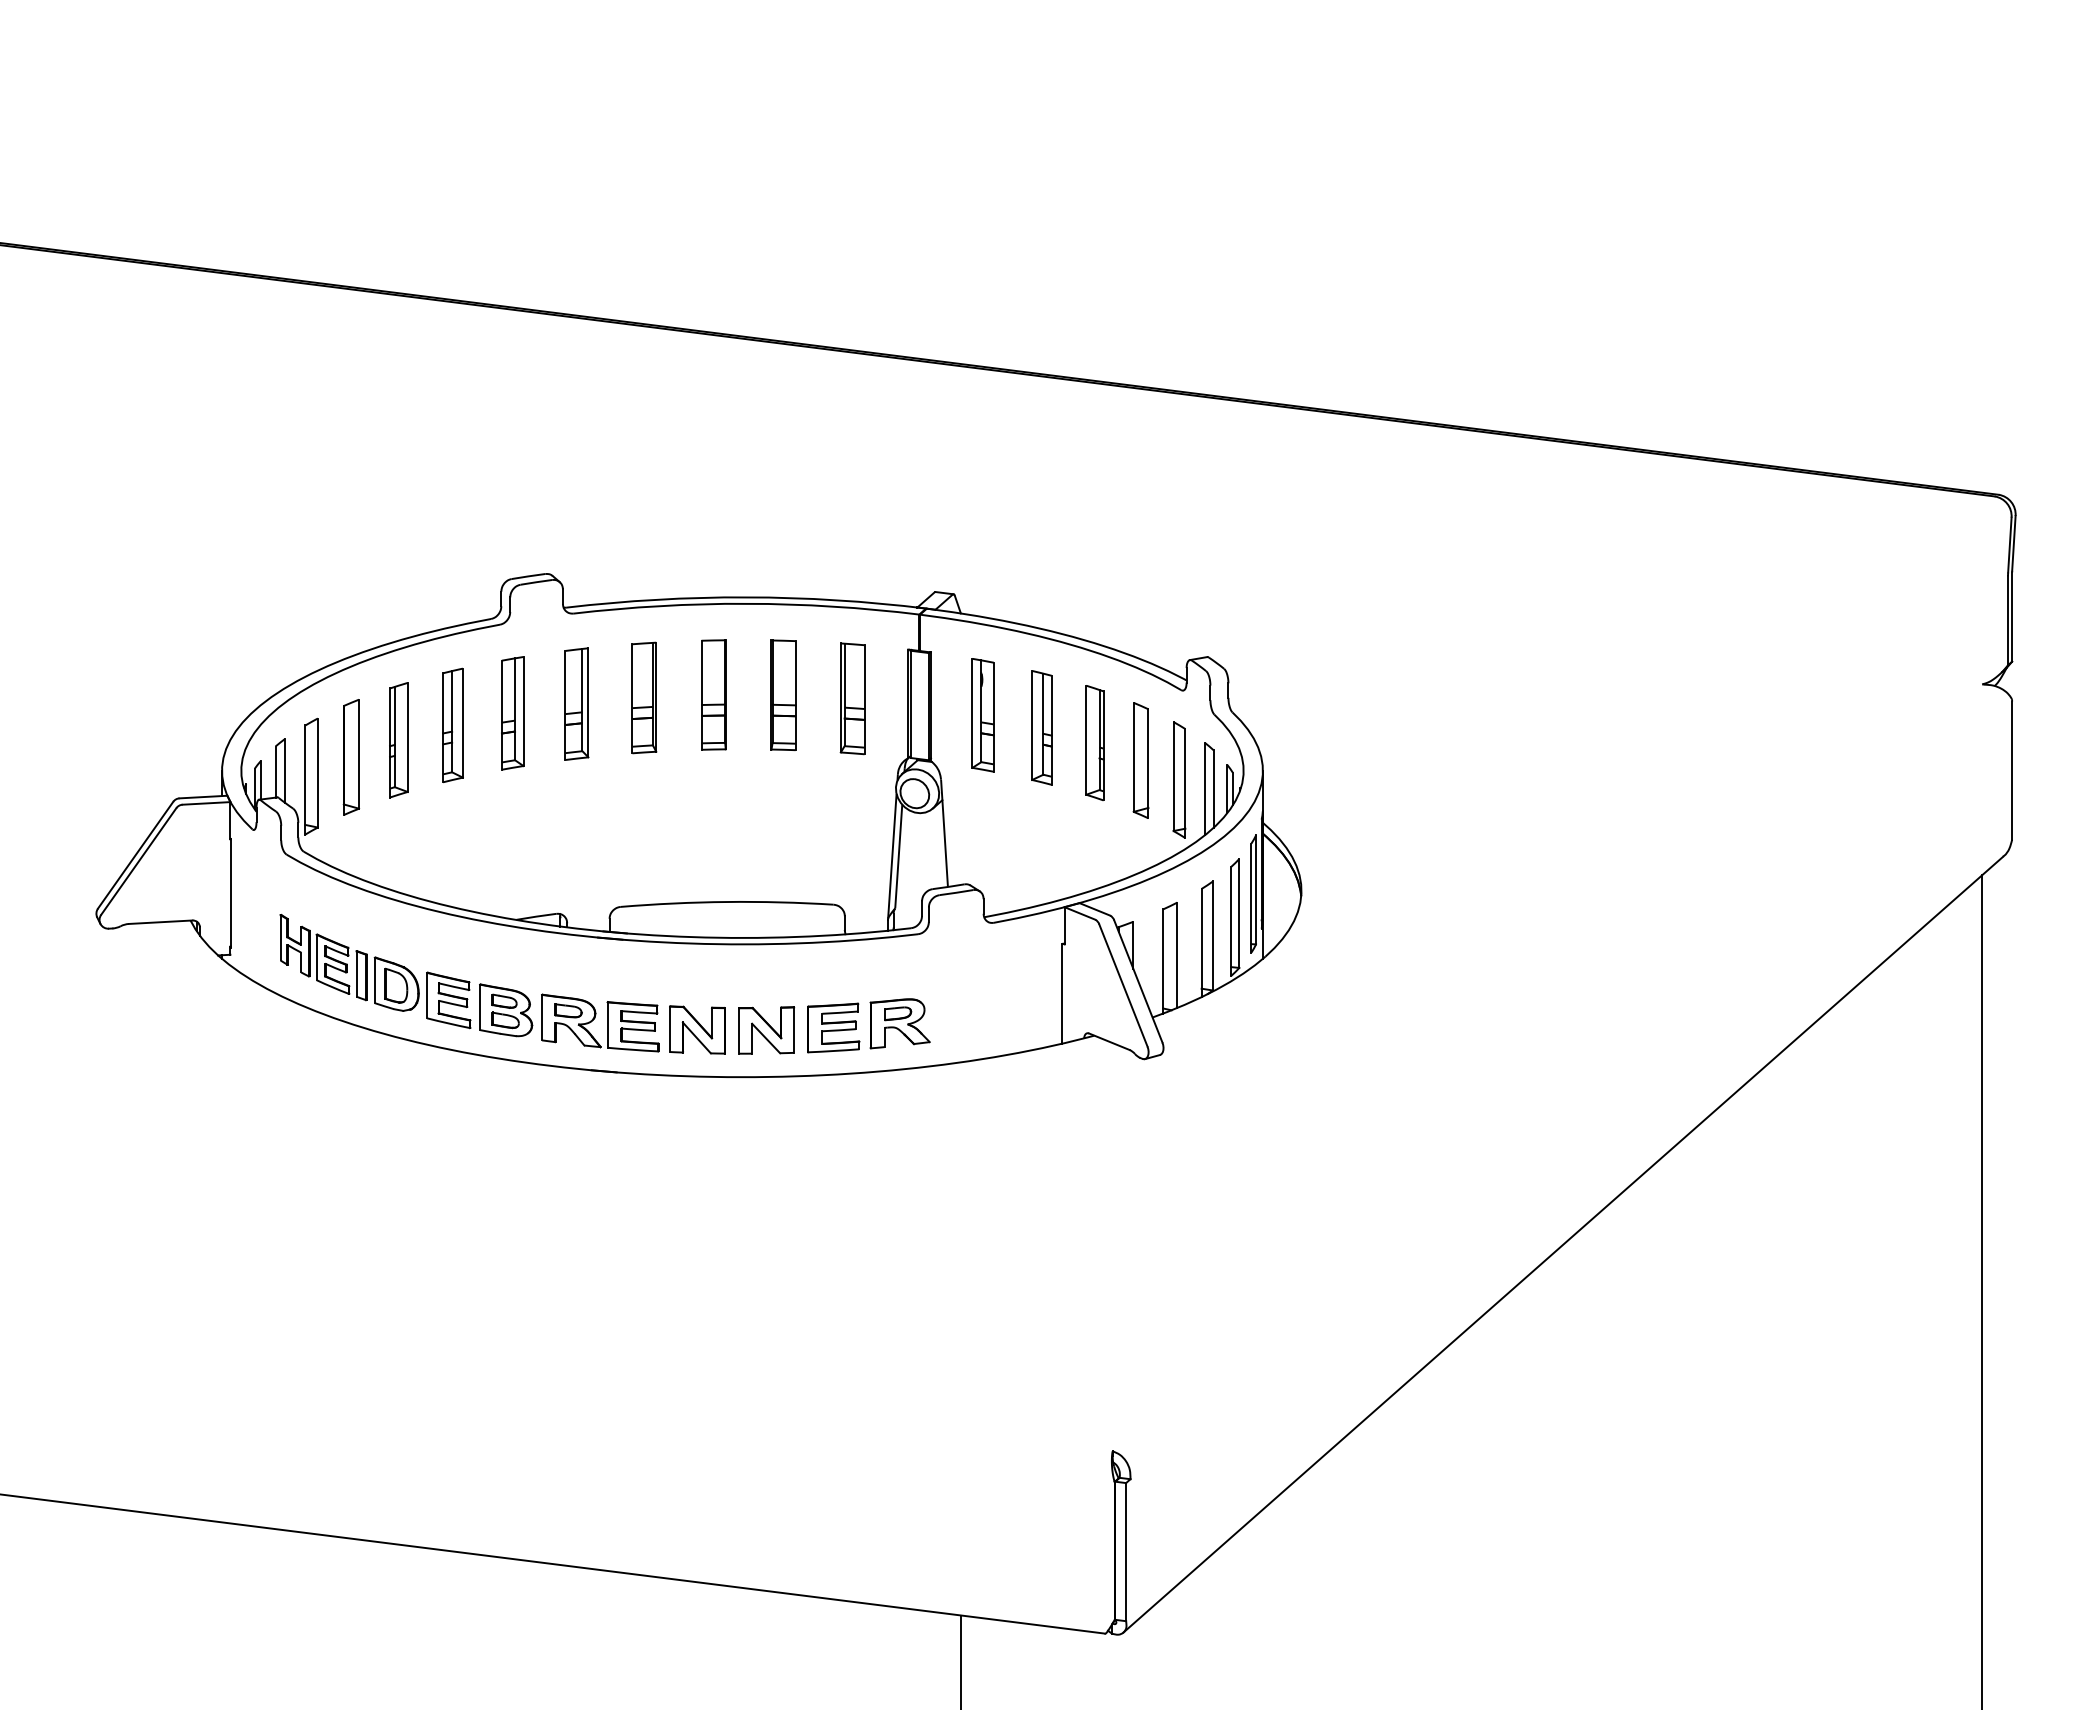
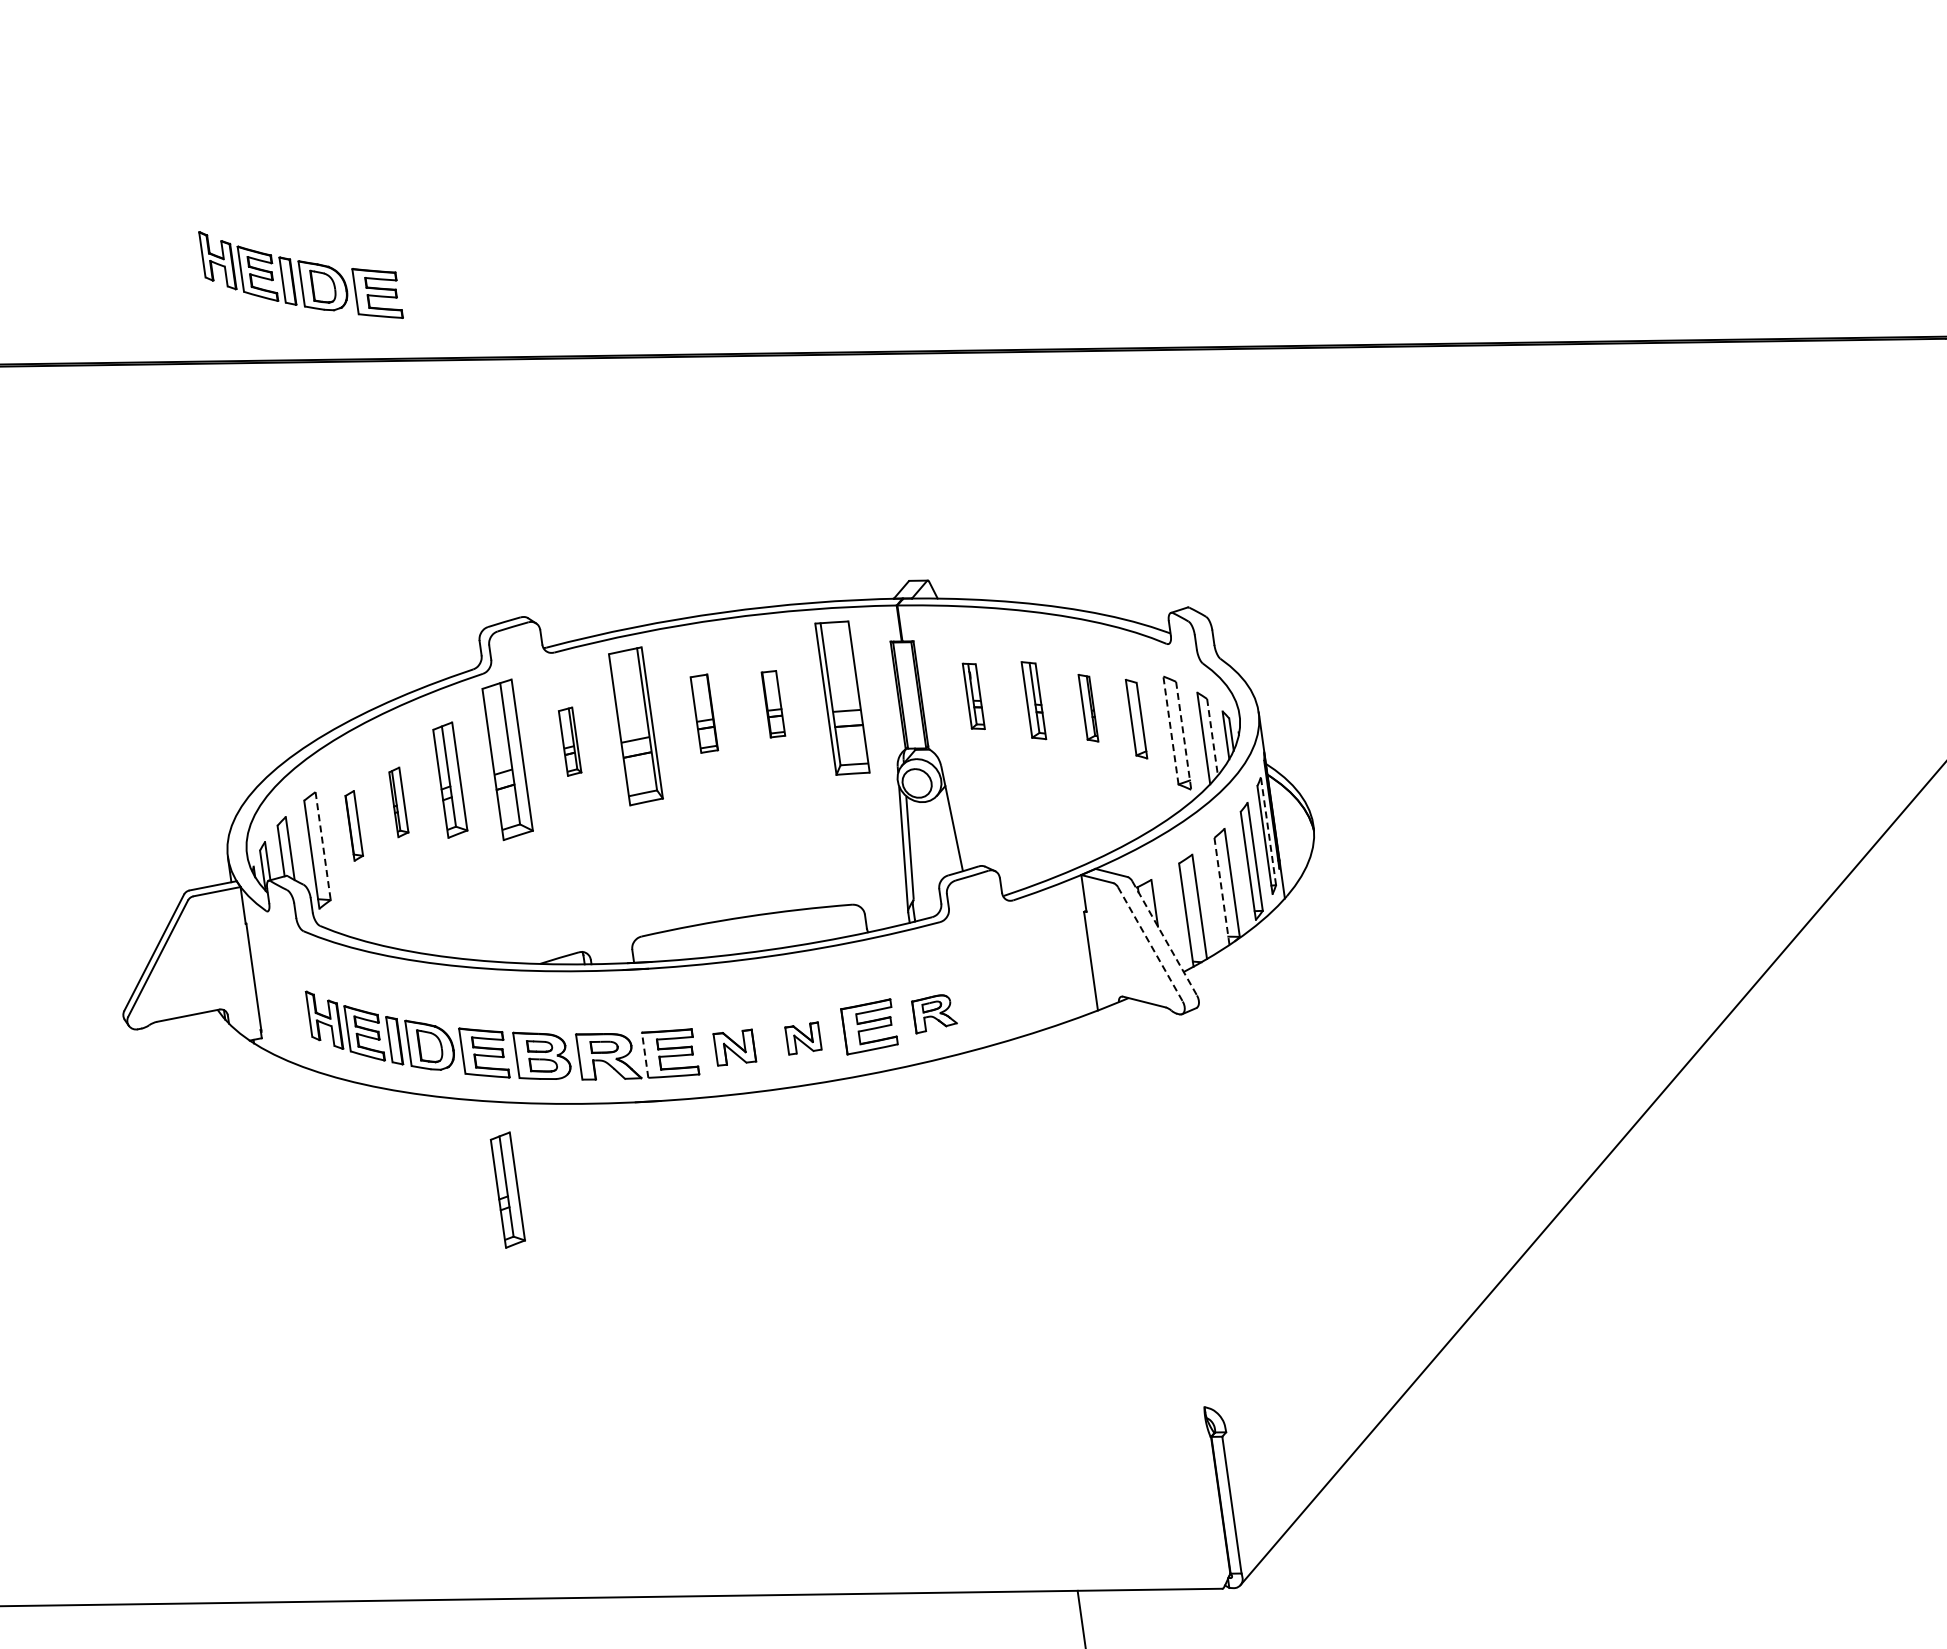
part: (375, 204) -> (301, 275), added
part: (713, 694) -> (703, 713), size x0.7
part: (783, 694) -> (773, 703), size x0.6
part: (644, 697) -> (636, 725), size x1.4
part: (852, 698) -> (842, 697), size x1.4
part: (576, 703) -> (569, 741), size x0.6
part: (512, 713) -> (507, 760), size x1.4
part: (982, 715) -> (973, 696), size x0.6
part: (1041, 727) -> (1033, 700), size x0.7
part: (398, 740) -> (398, 802), size x0.6
part: (1094, 742) -> (1087, 707), size x0.6
part: (351, 757) -> (354, 826), size x0.6
part: (1140, 760) -> (1136, 719), size x0.7
line: (317, 773) -> (322, 846), solid -> dashed
line: (1173, 776) -> (1170, 730), solid -> dashed
line: (1185, 783) -> (1183, 735), solid -> dashed
line: (1213, 789) -> (1212, 737), solid -> dashed
line: (1256, 889) -> (1268, 830), solid -> dashed
line: (1201, 943) -> (1221, 891), solid -> dashed
line: (1138, 981) -> (1164, 938), solid -> dashed
line: (1123, 985) -> (1150, 944), solid -> dashed
part: (899, 1023) -> (933, 1013), size x0.7
line: (607, 1025) -> (645, 1055), solid -> dashed
part: (697, 1029) -> (734, 1047), size x0.7
part: (766, 1030) -> (803, 1038), size x0.6
part: (452, 1139) -> (507, 1190), added

